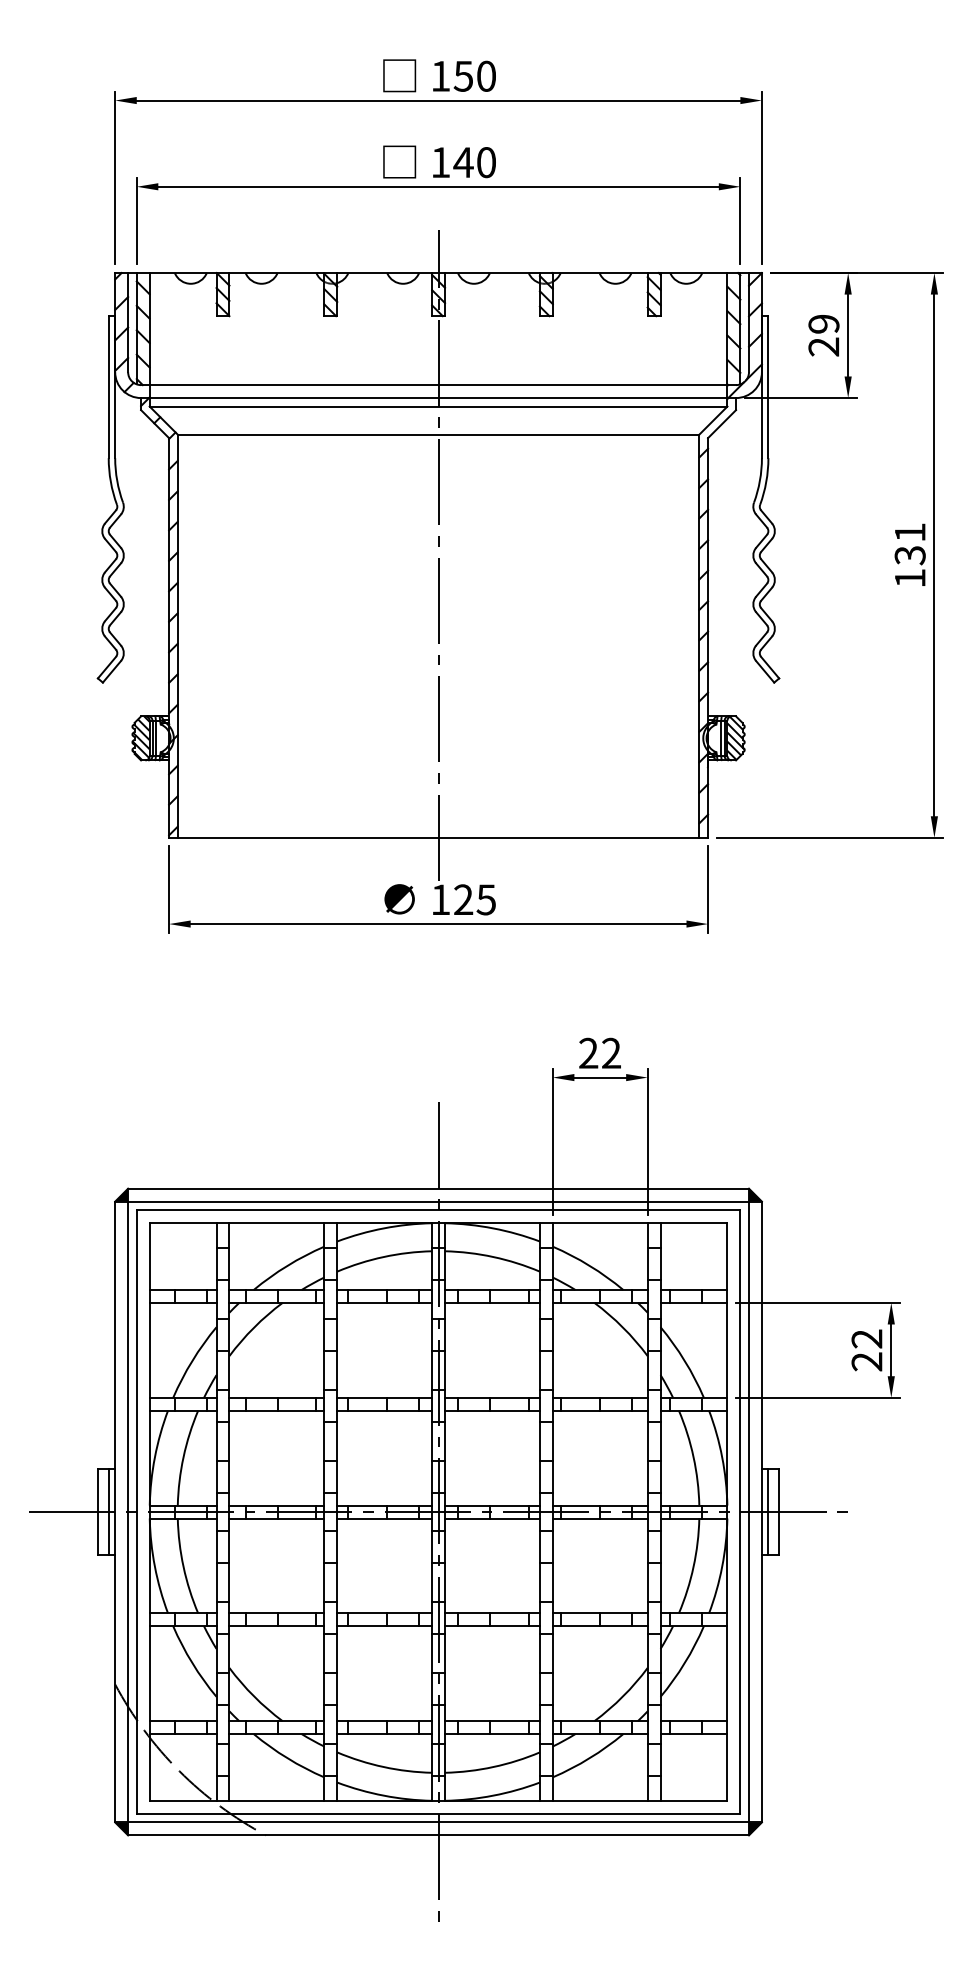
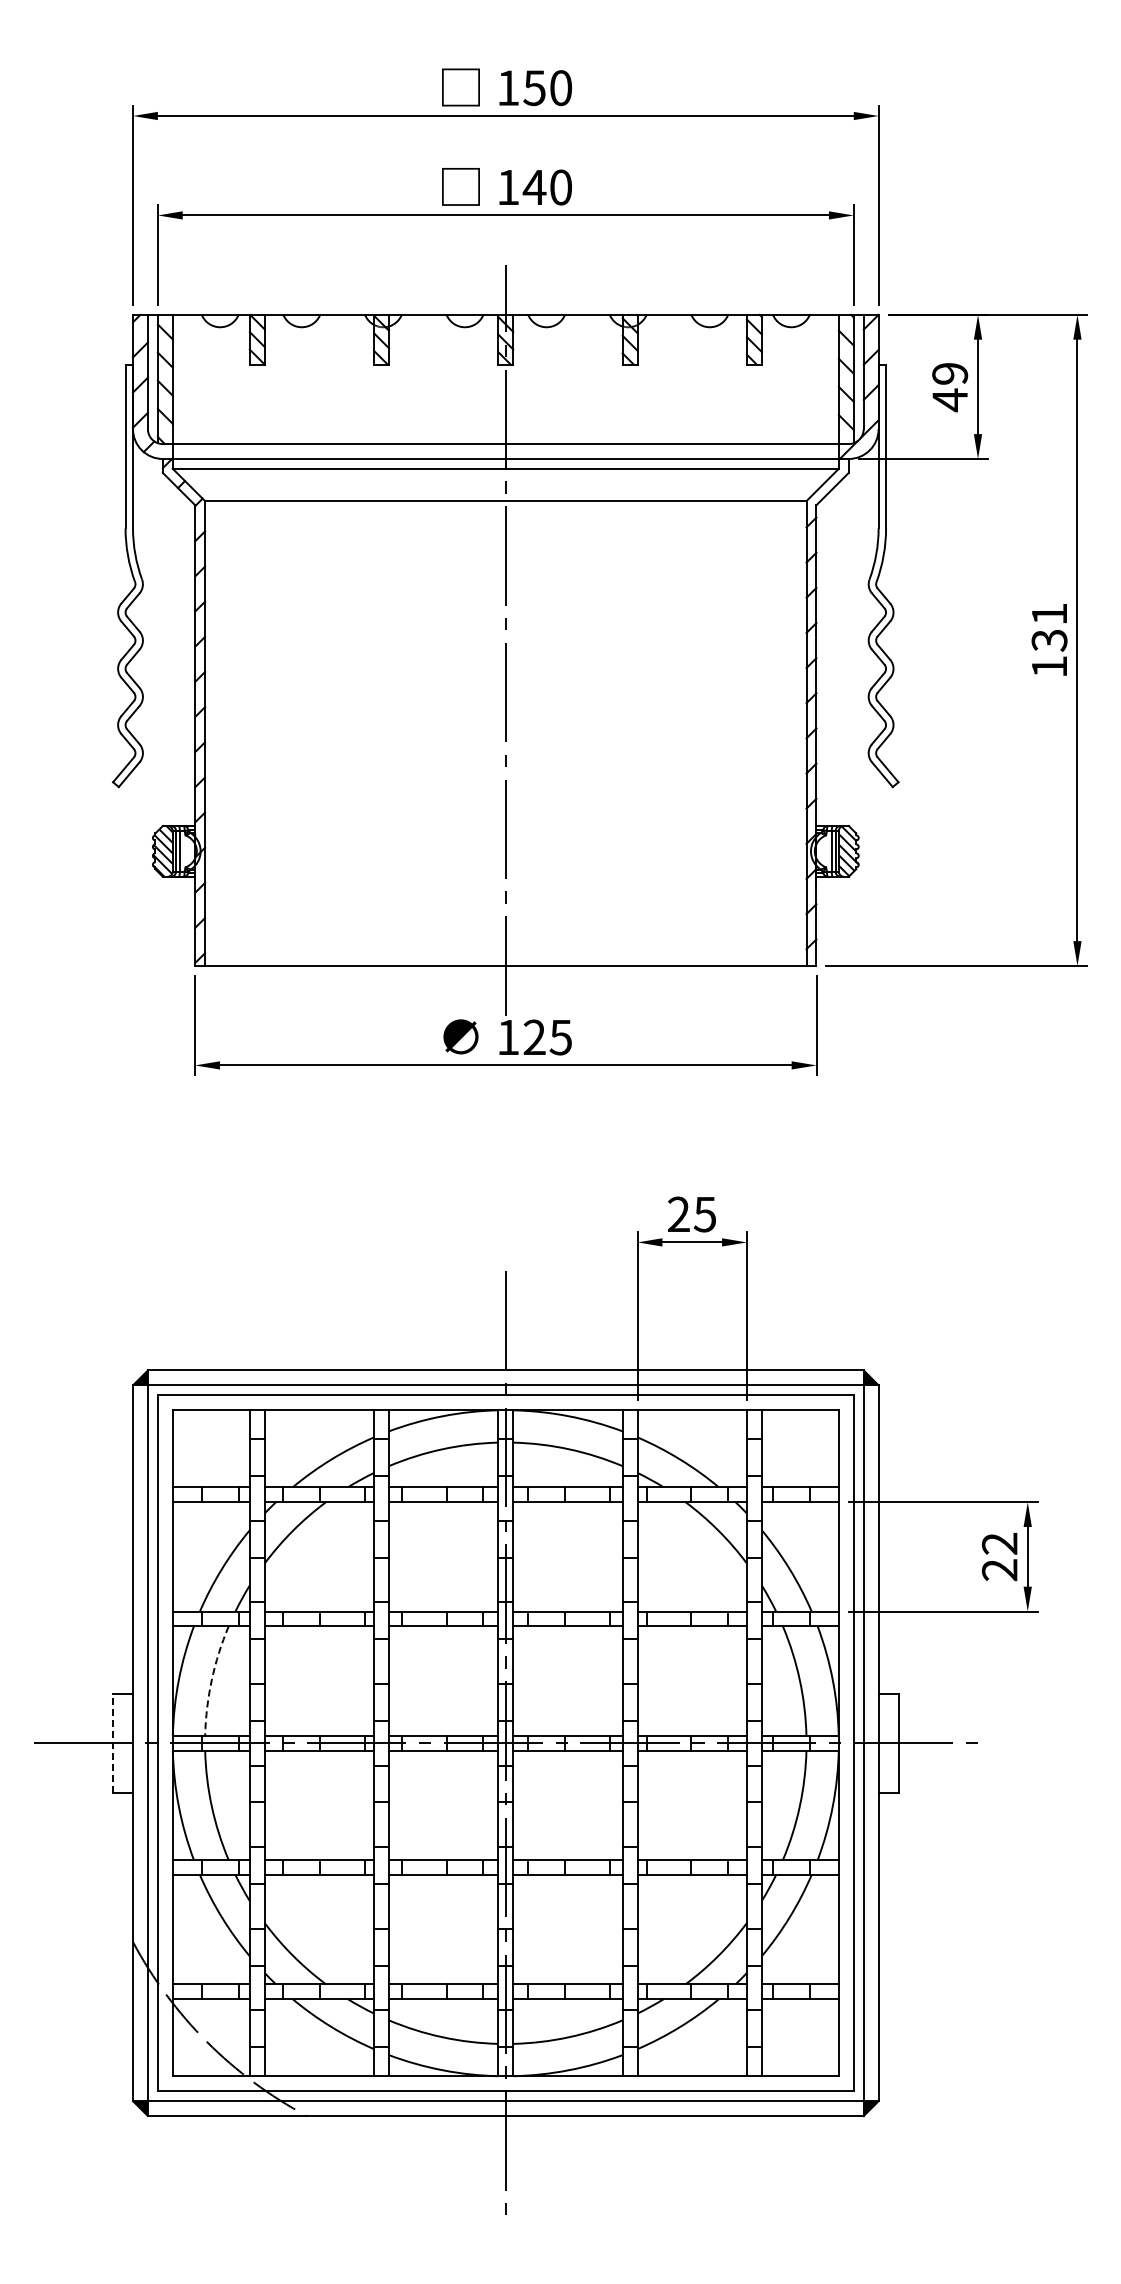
text: (823, 347) -> (949, 400), 29 -> 49
text: (610, 1053) -> (704, 1214), 22 -> 25
arc: (183, 1457) -> (211, 1680), solid -> dashed
line: (108, 1511) -> (125, 1742), removed
line: (768, 1511) -> (886, 1742), removed
line: (98, 1512) -> (113, 1743), solid -> dashed

